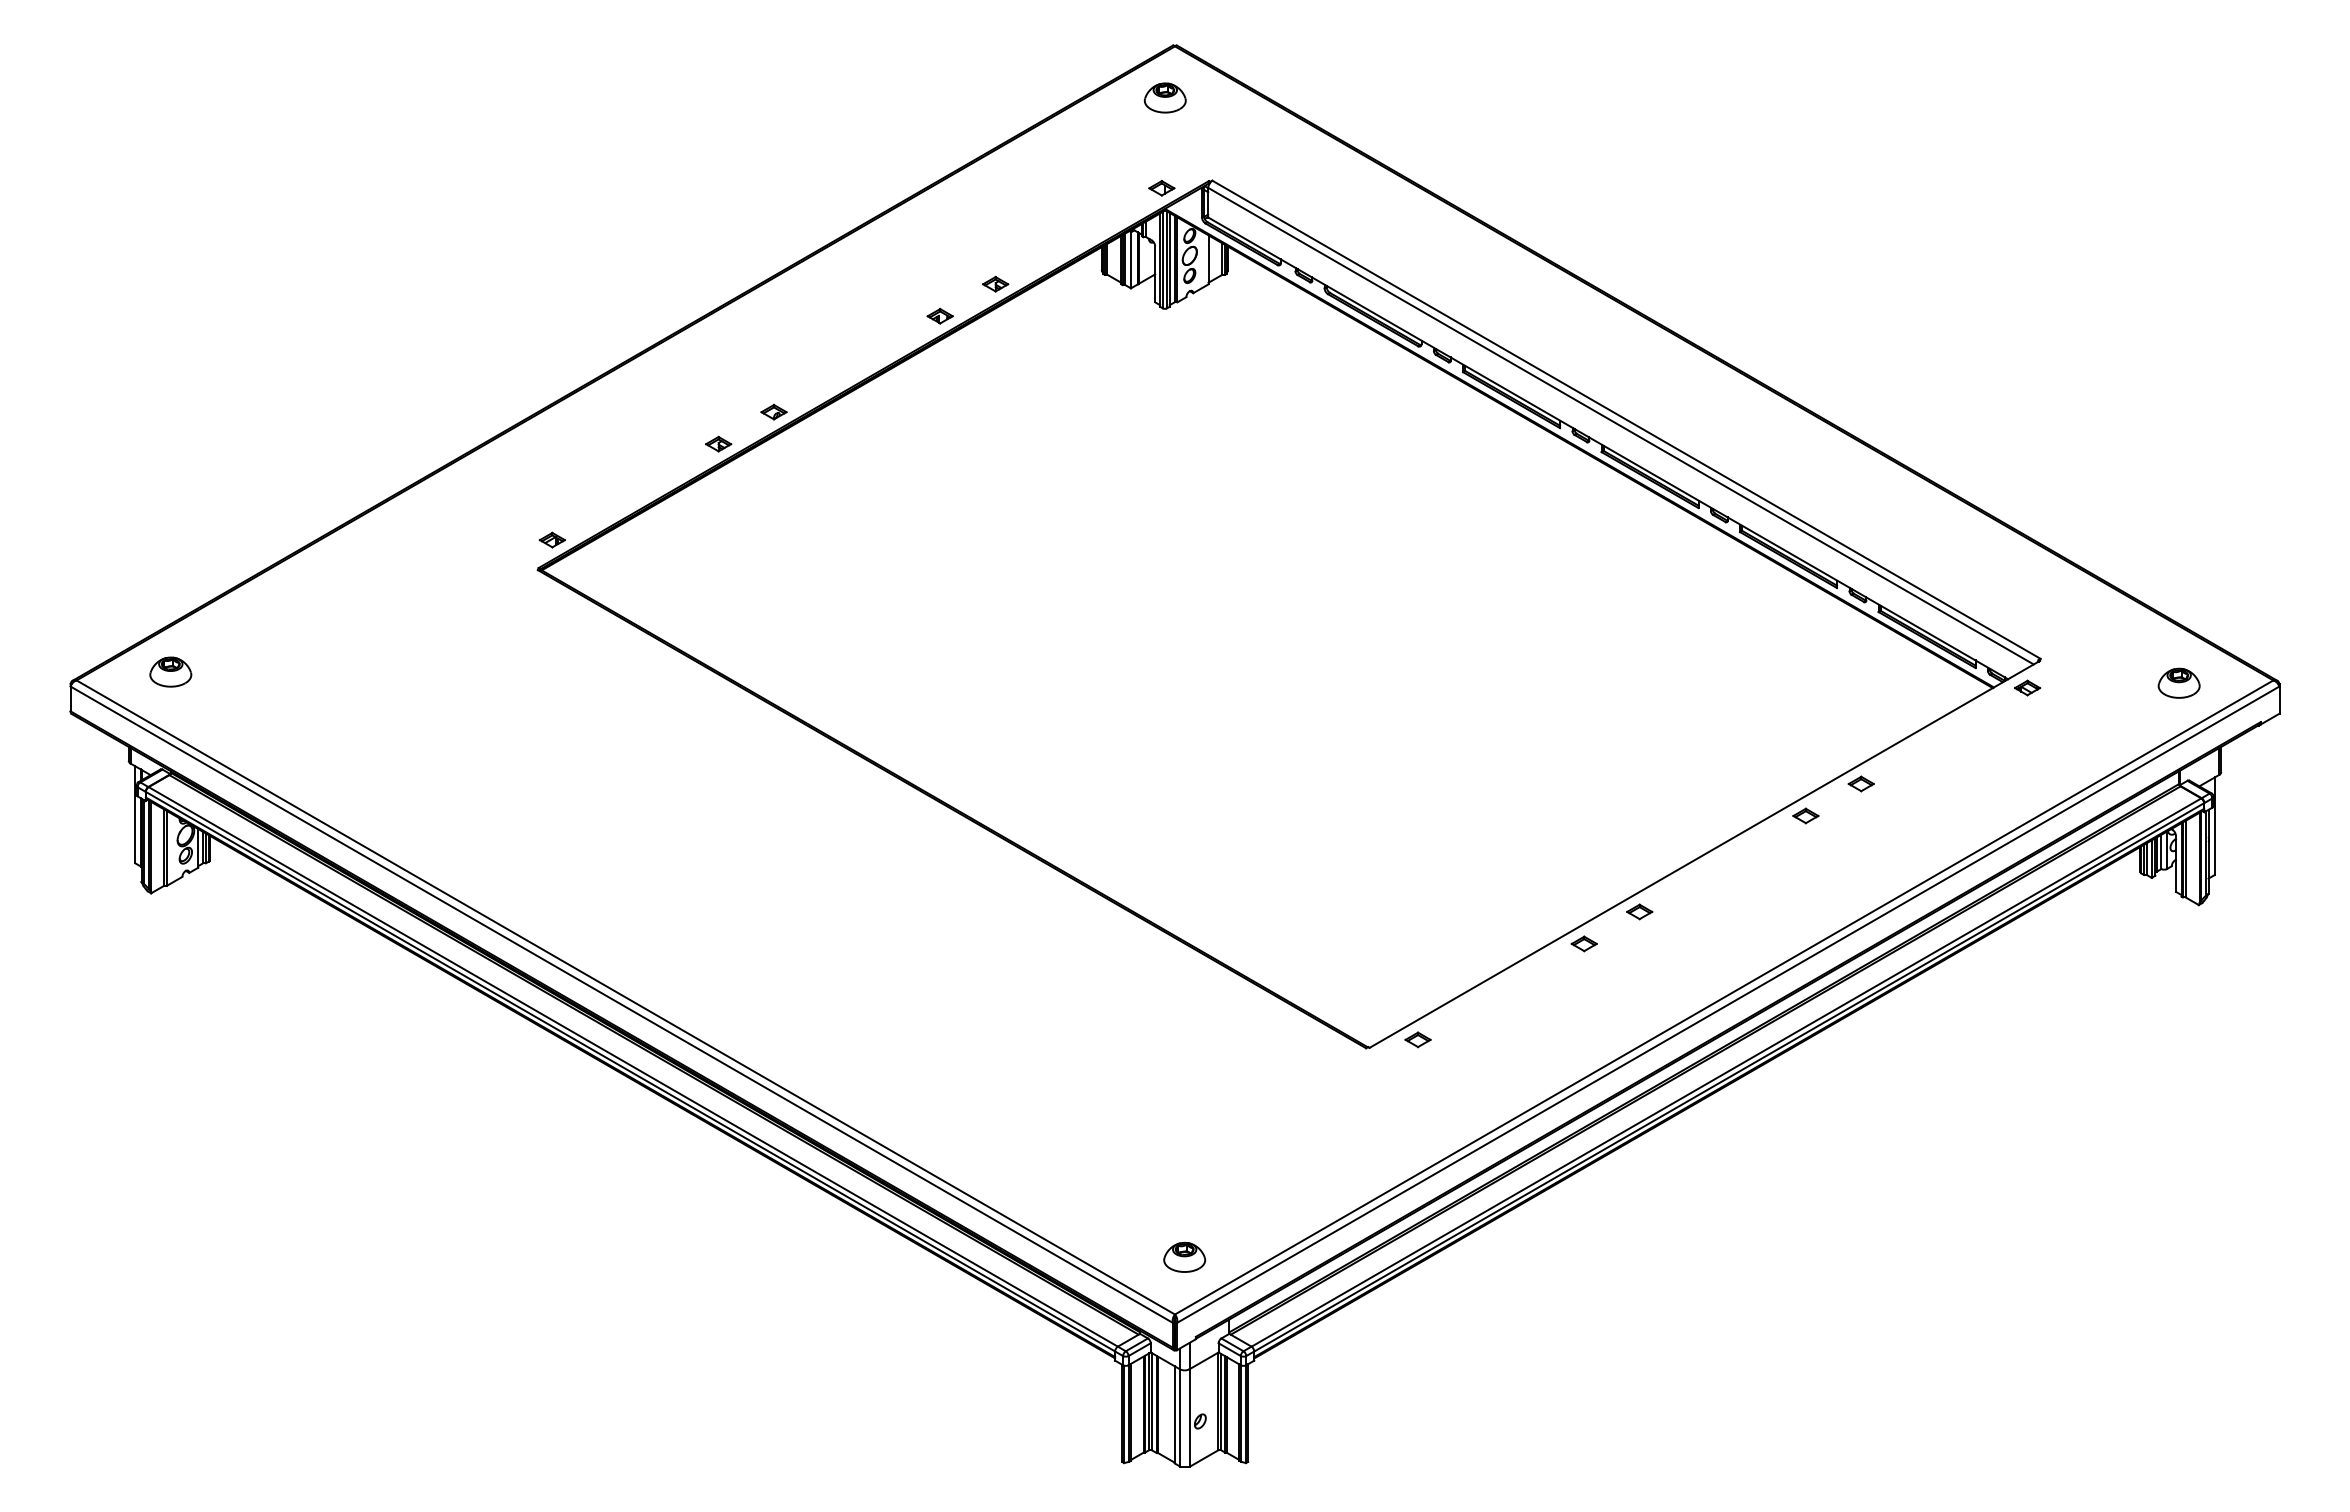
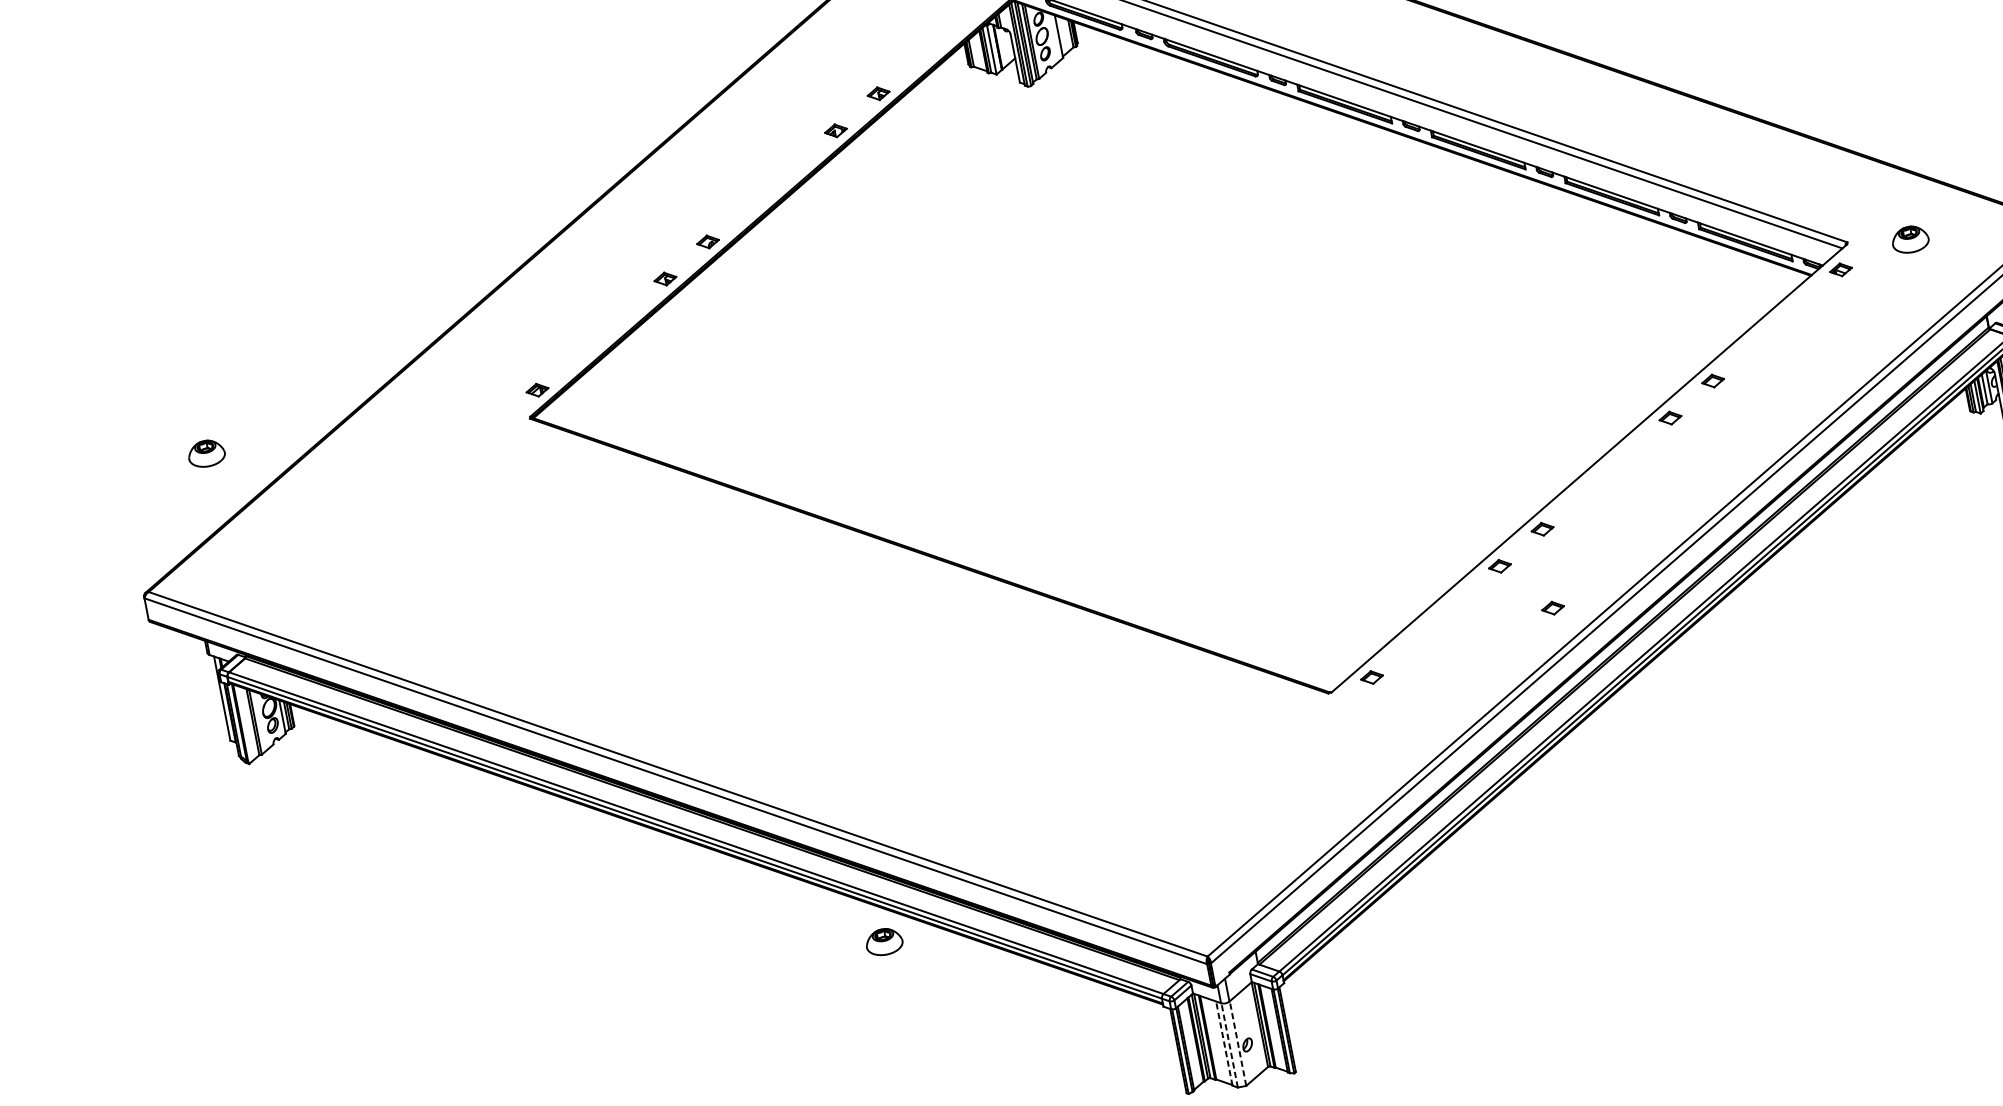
part: (170, 671) -> (206, 453), moved
part: (2178, 682) -> (1909, 238), moved
part: (1633, 1001) -> (1552, 607), added
part: (1184, 1257) -> (884, 942), moved
line: (1174, 1414) -> (1224, 1043), solid -> dashed
line: (1189, 1417) -> (1237, 1043), solid -> dashed
line: (1180, 1418) -> (1229, 1045), solid -> dashed

